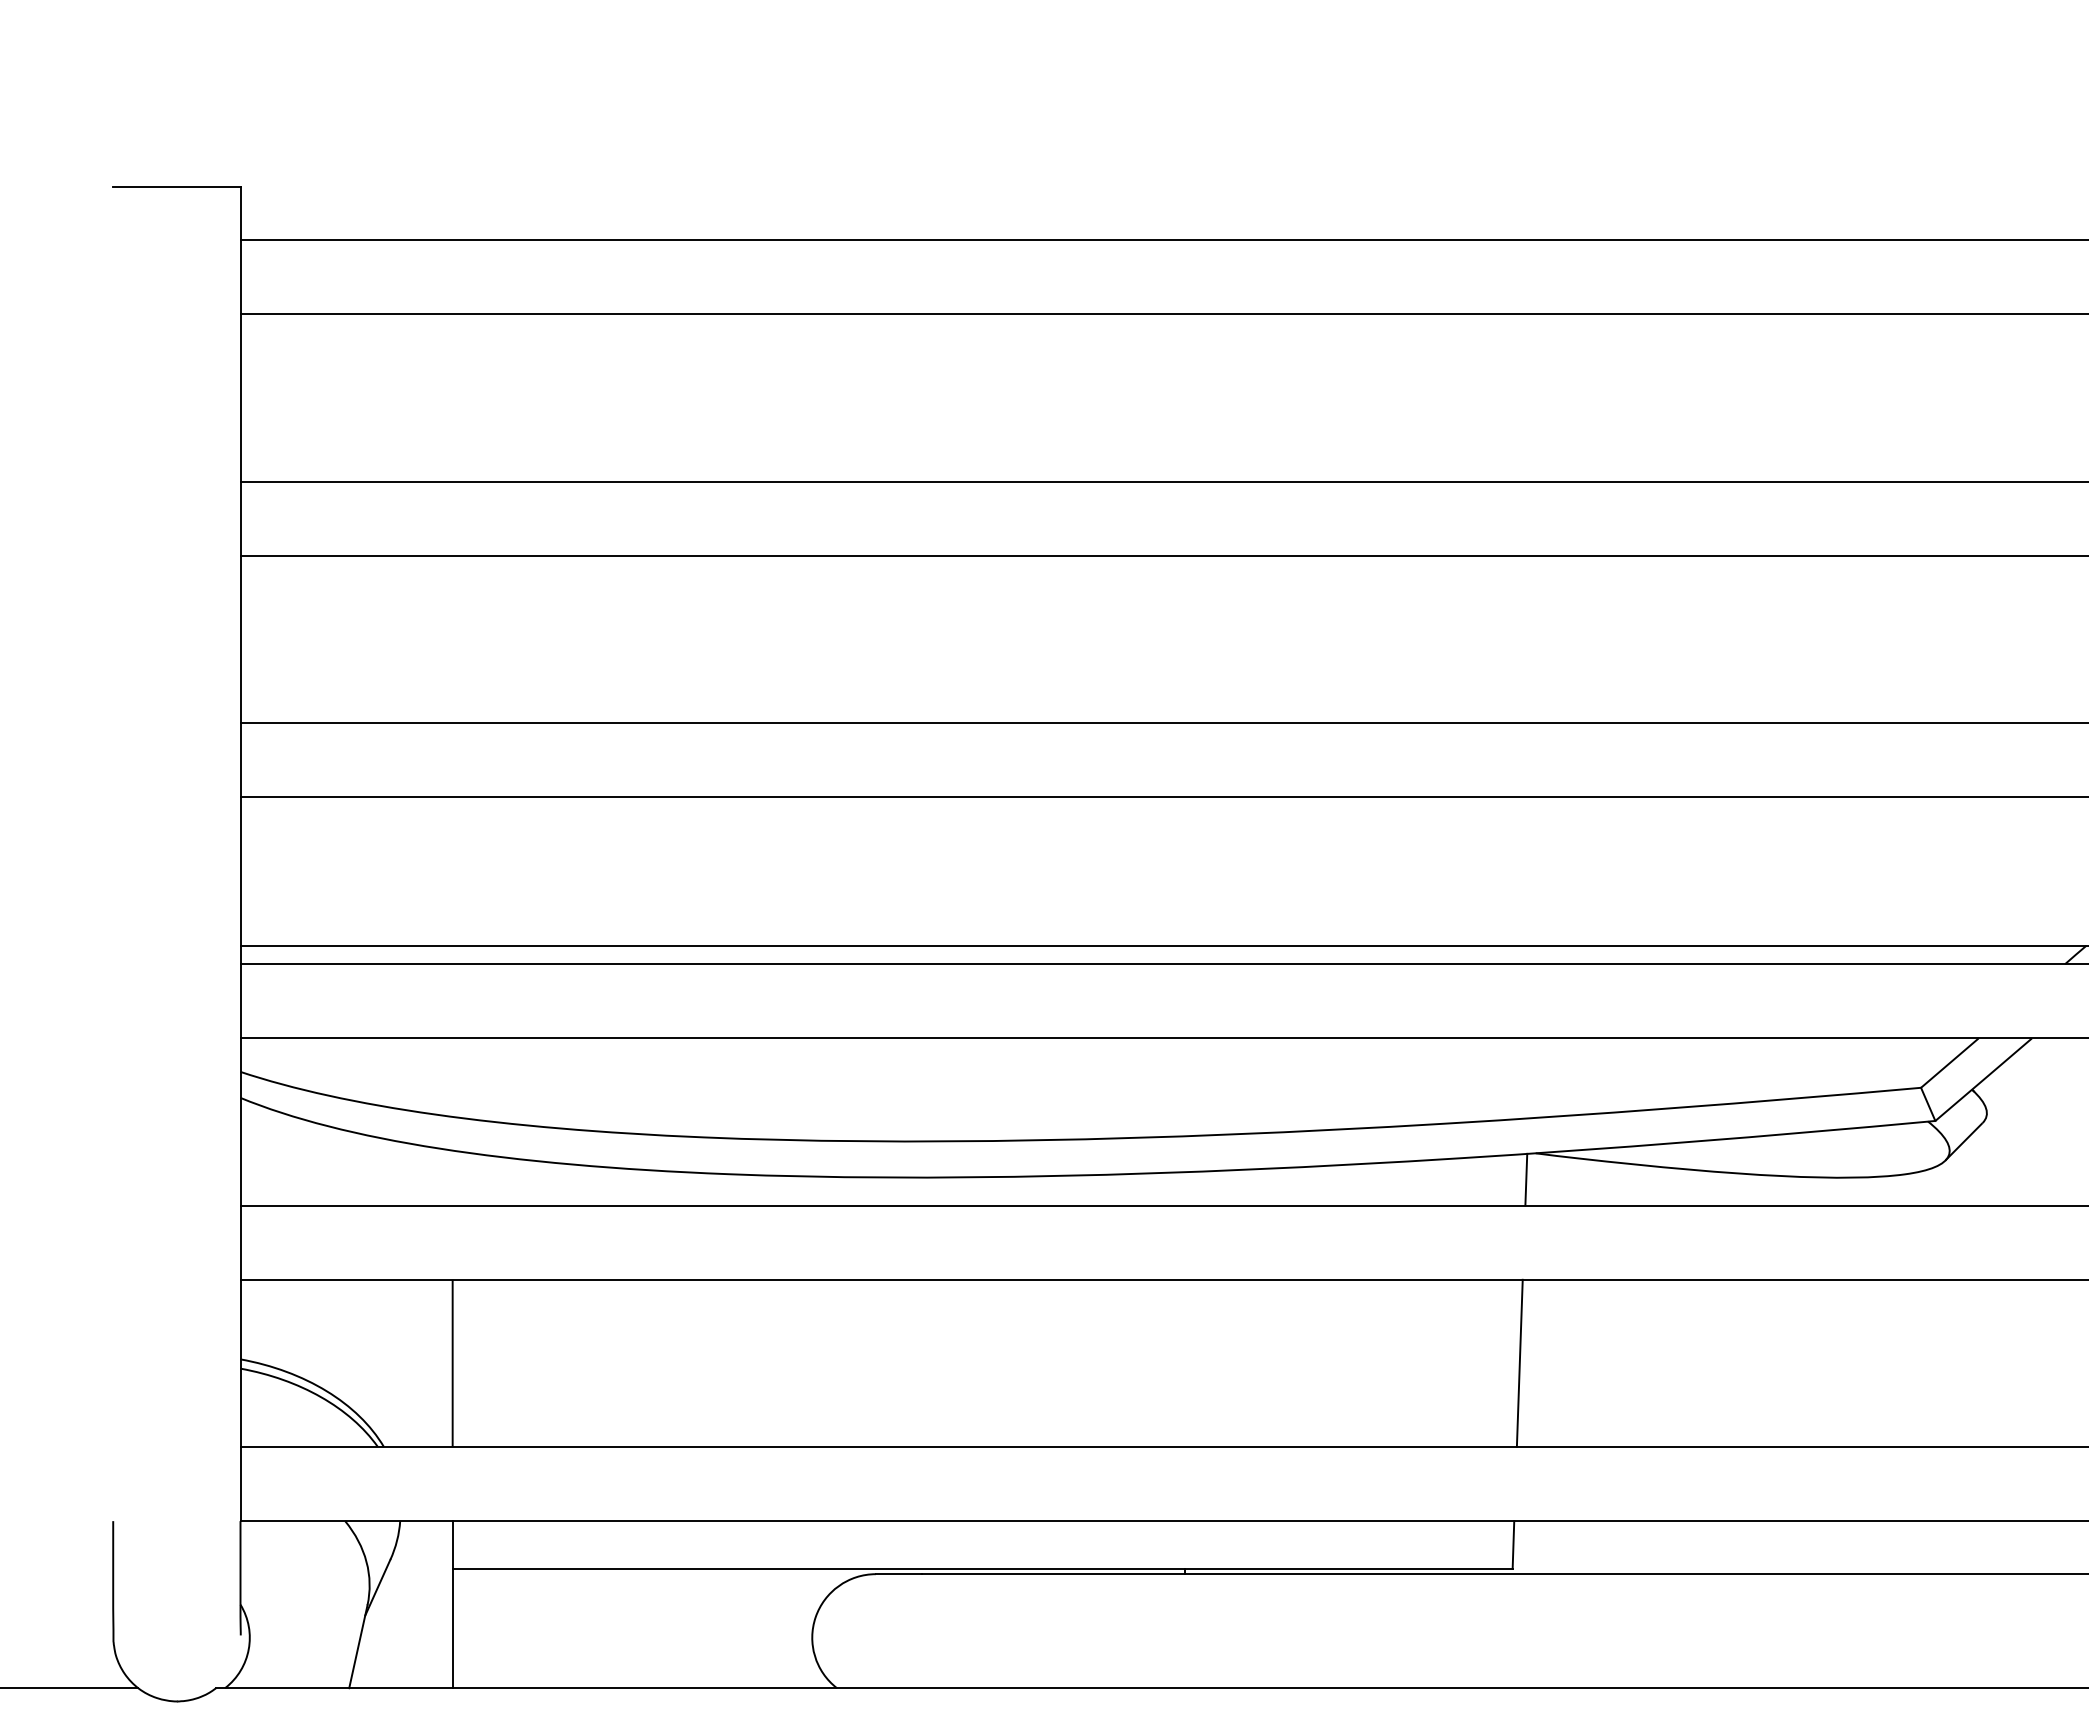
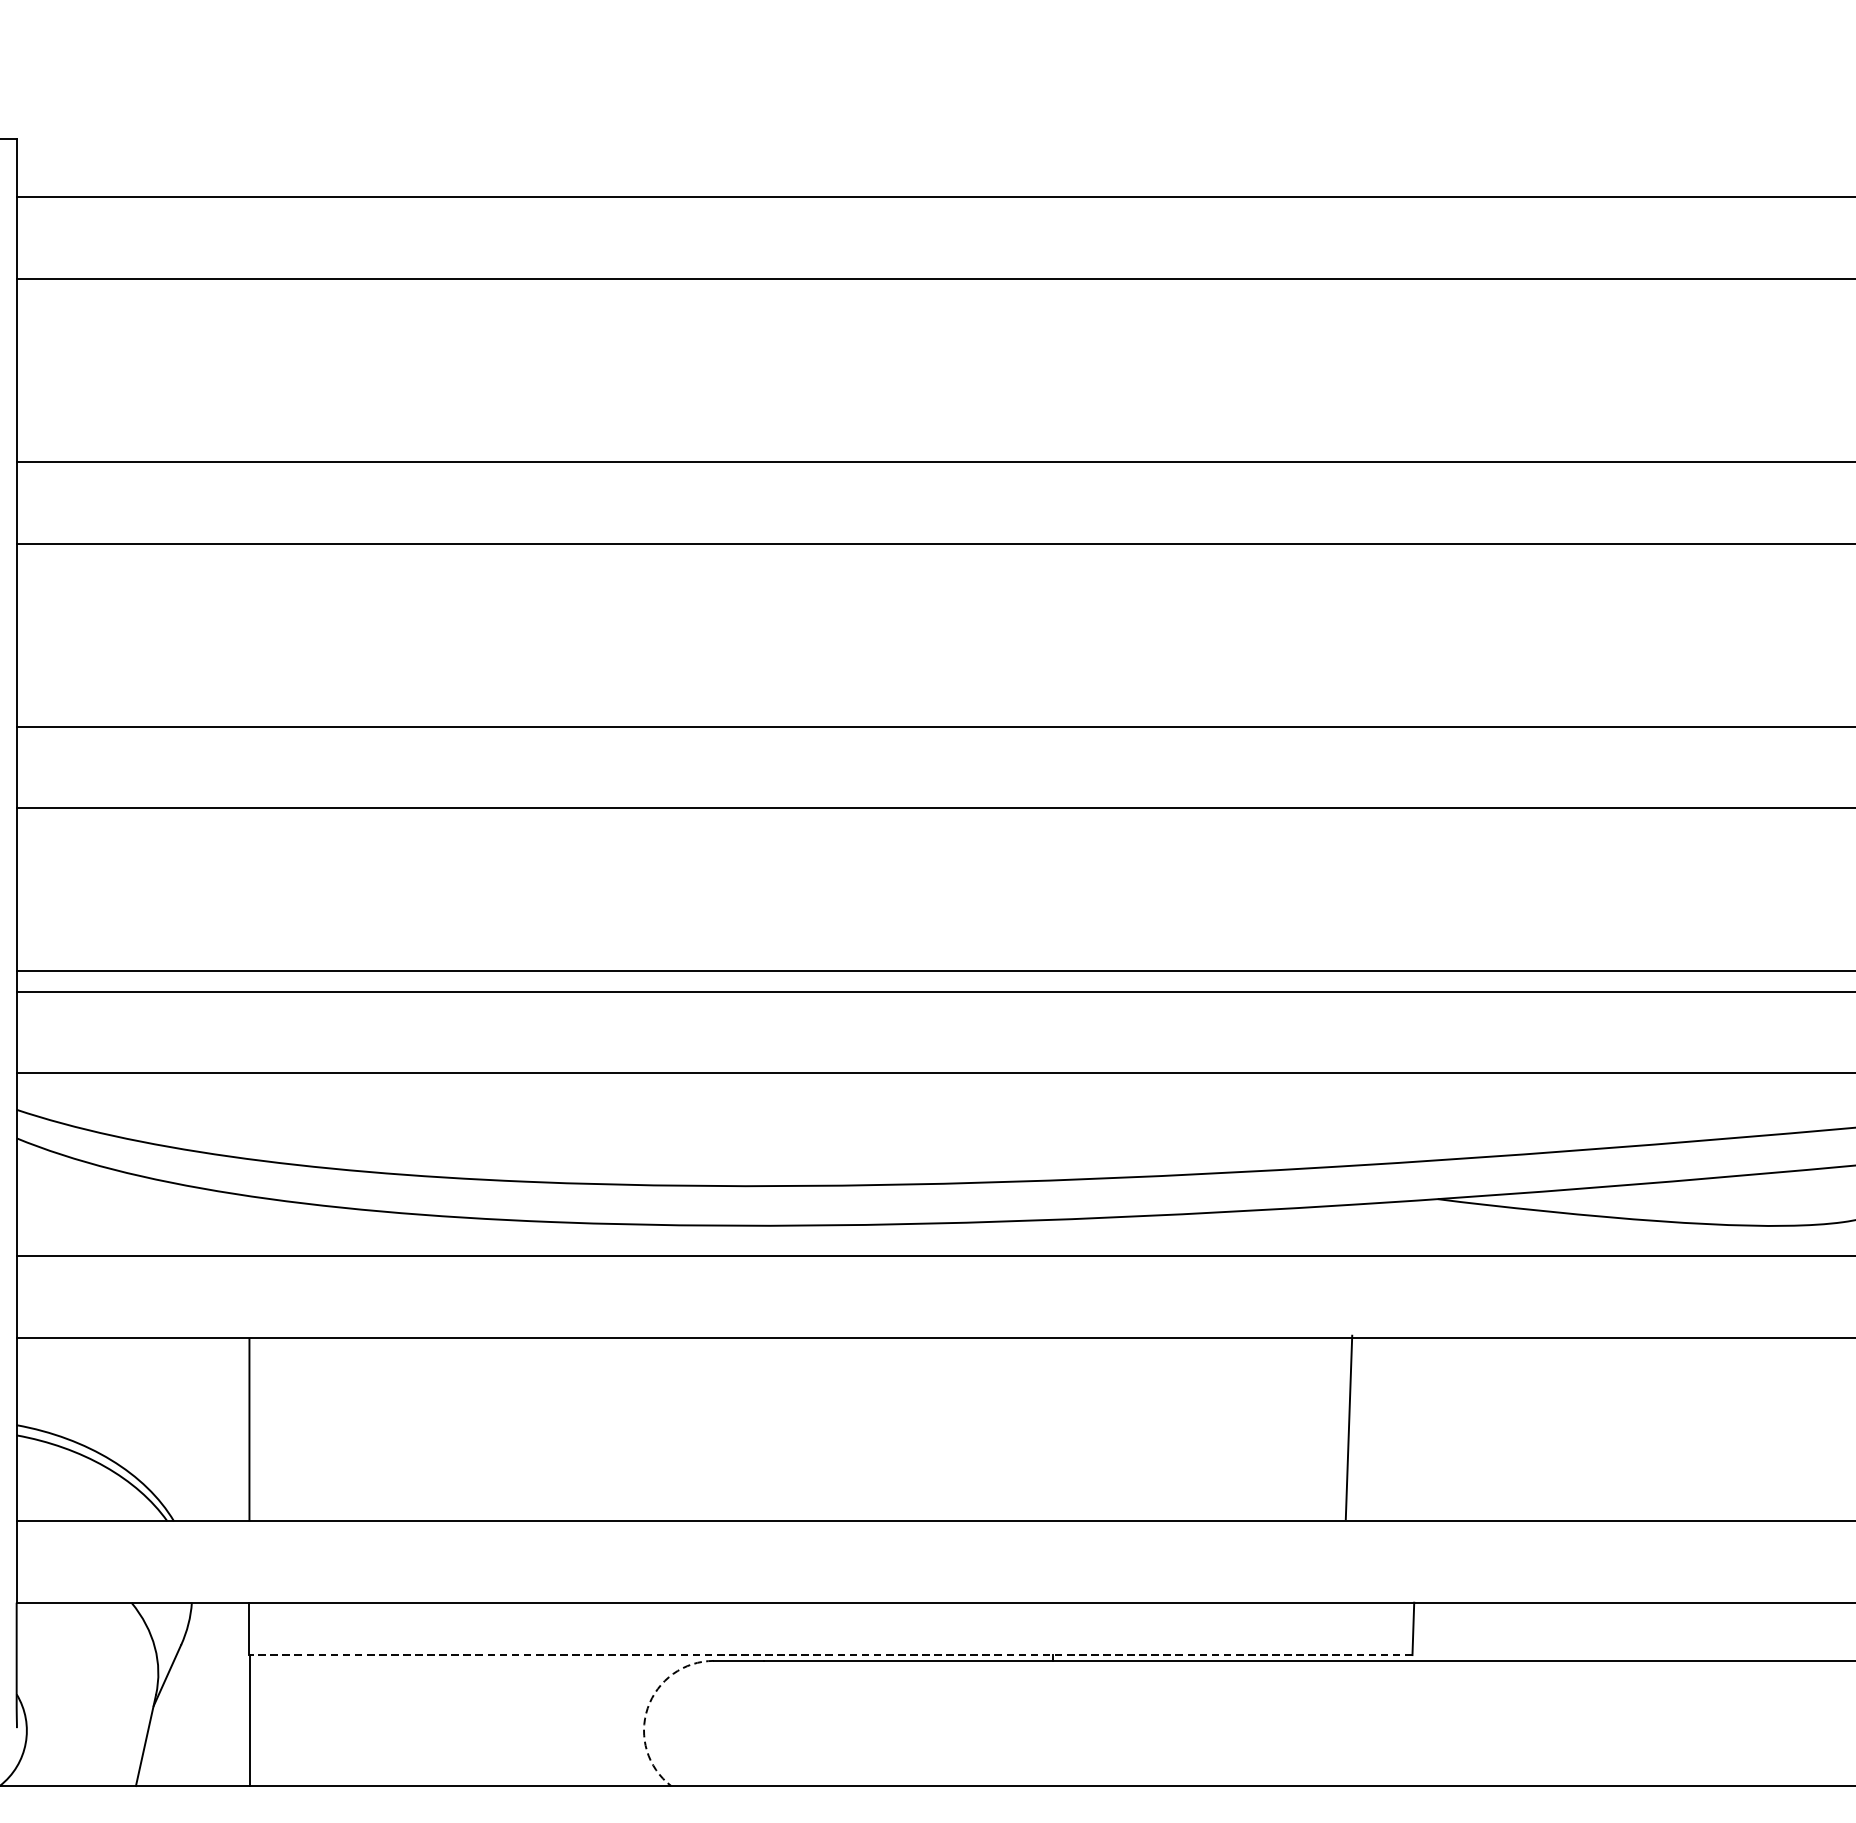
line: (1526, 1179) -> (1427, 1227), removed
line: (1519, 1362) -> (1348, 1426), moved
line: (982, 1568) -> (830, 1654), solid -> dashed
arc: (815, 1617) -> (647, 1708), solid -> dashed

